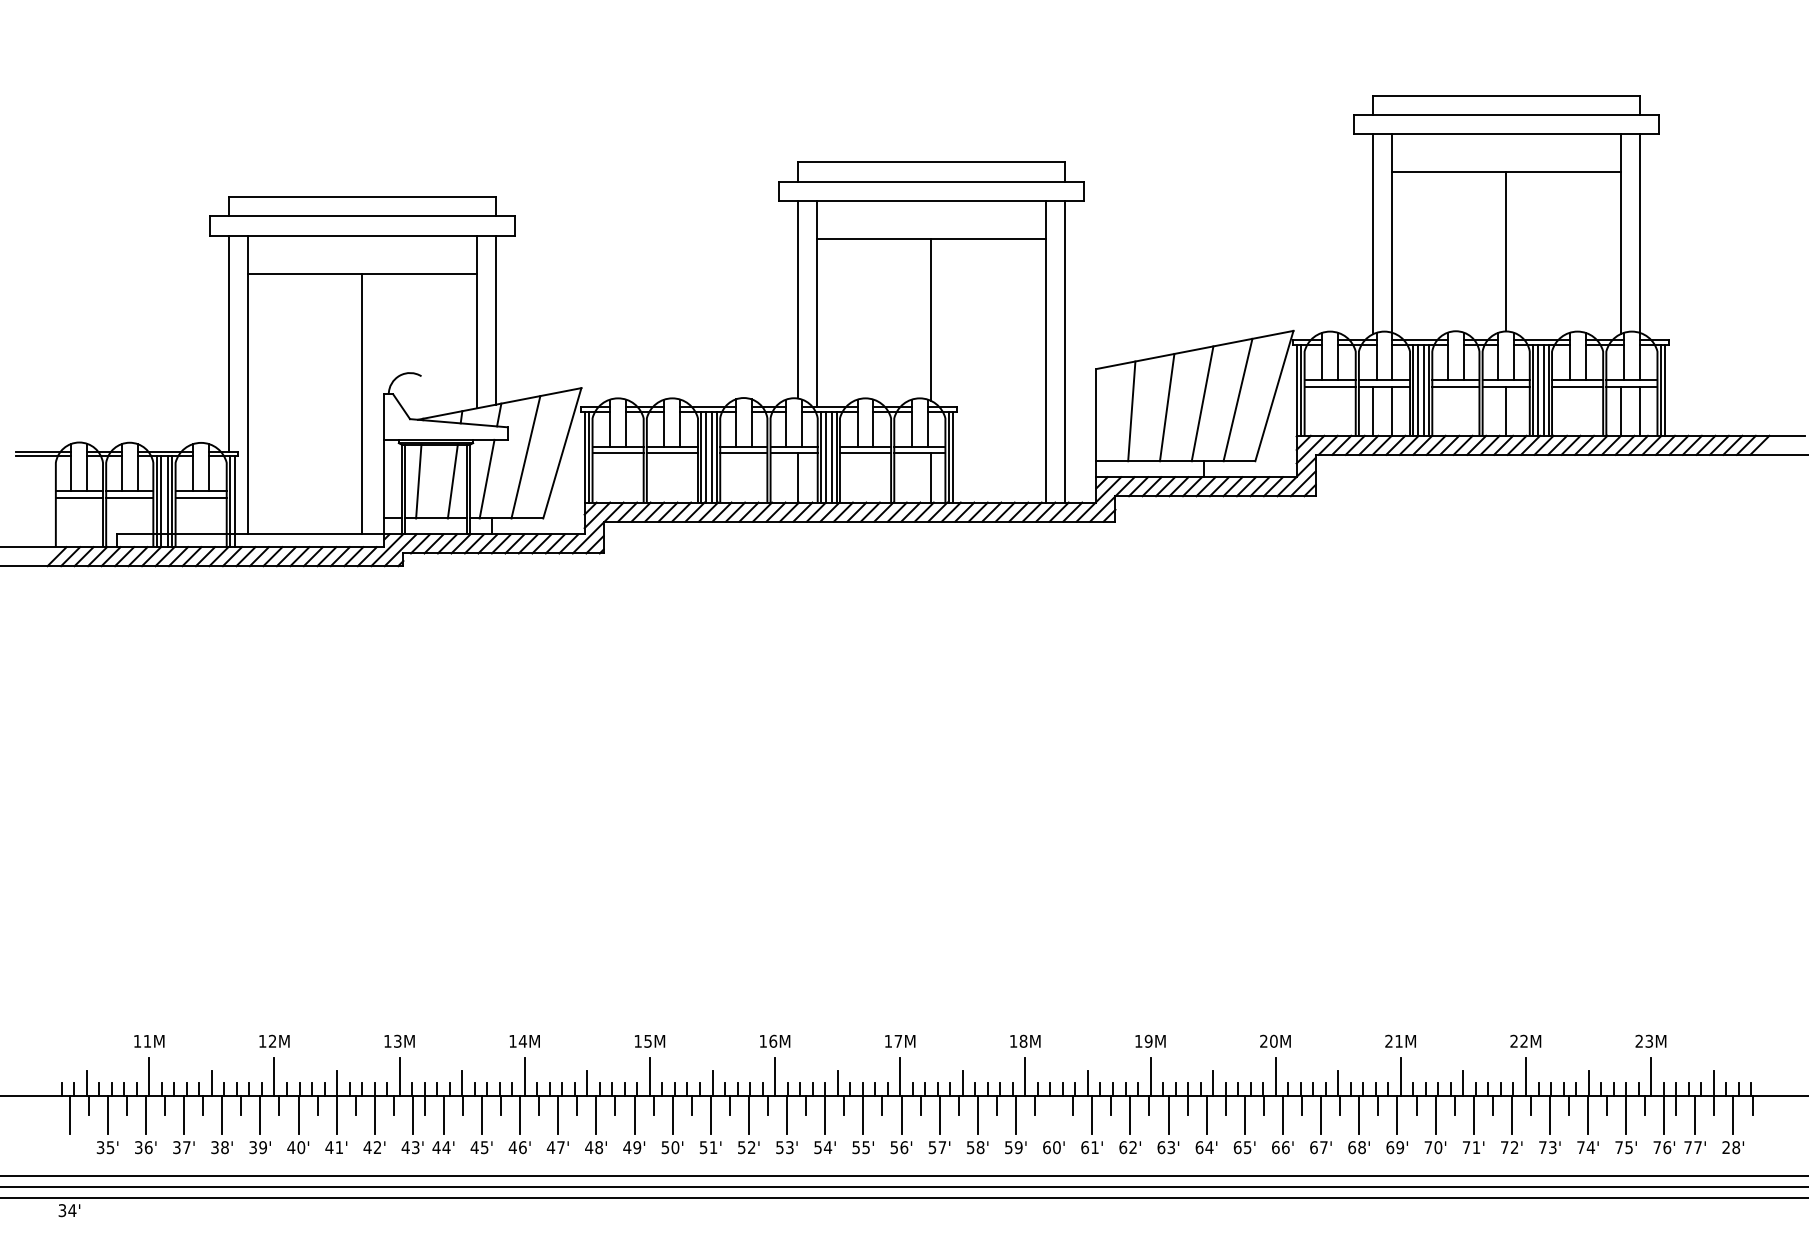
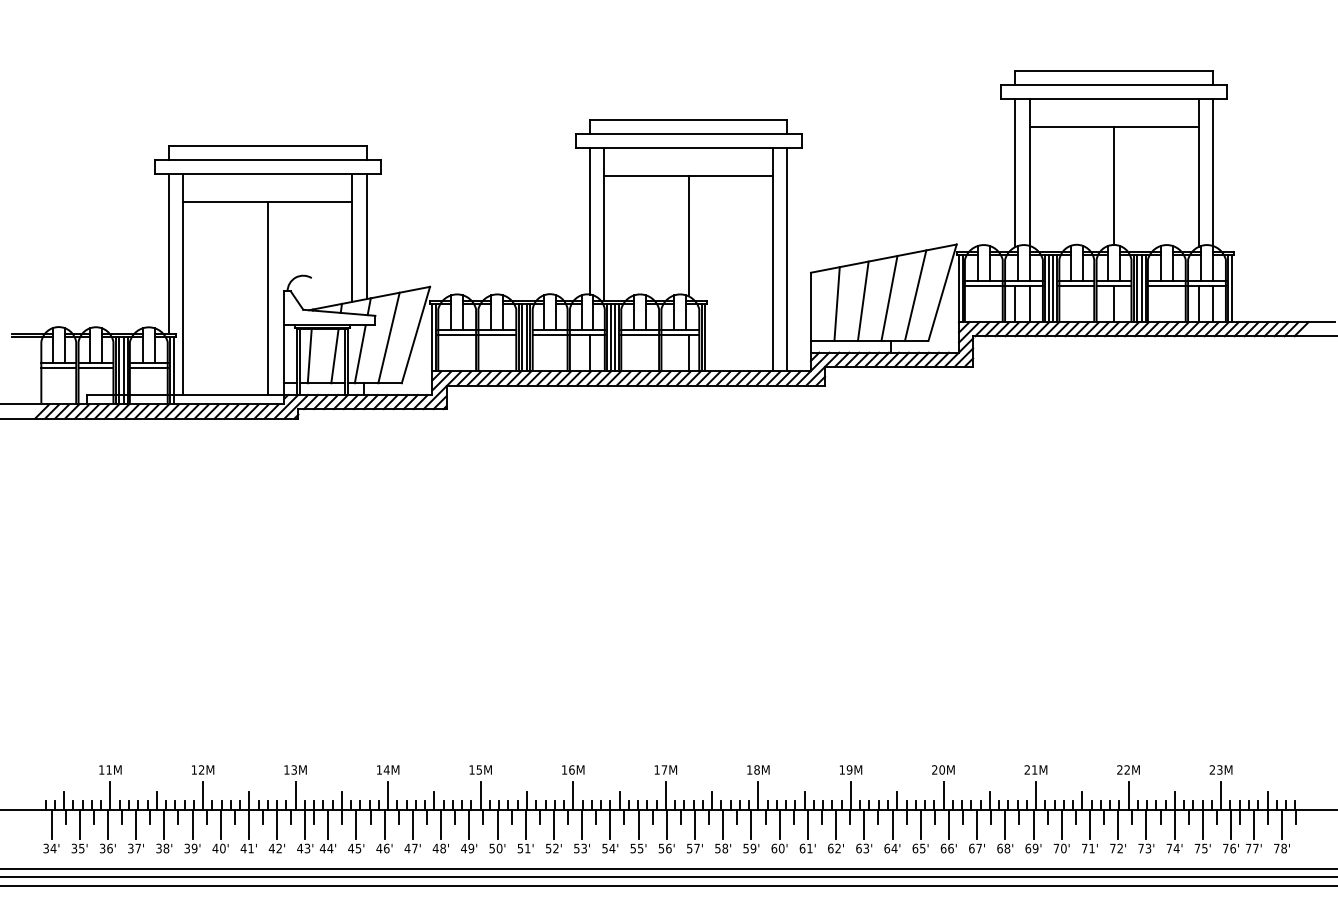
line: (1054, 1114) -> (779, 824), added
text: (1725, 1147) -> (1276, 848), 28' -> 78'
text: (69, 1210) -> (51, 848), moved

